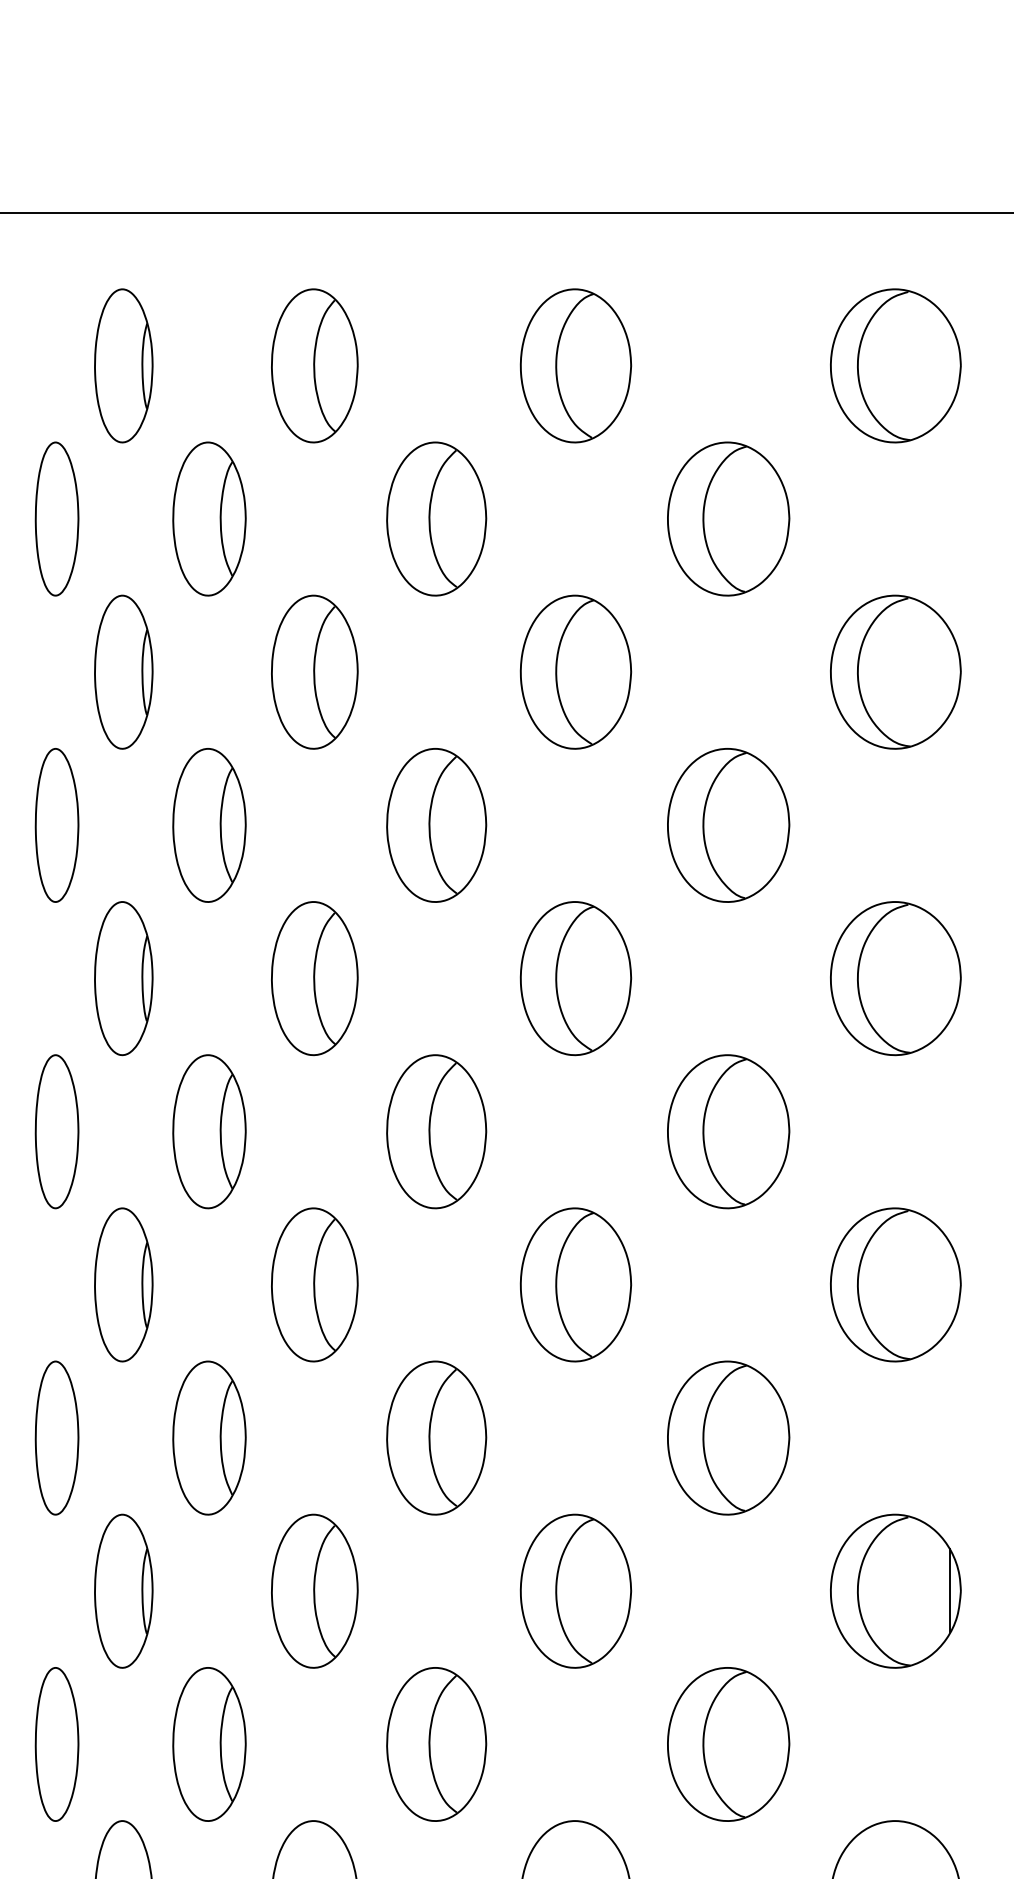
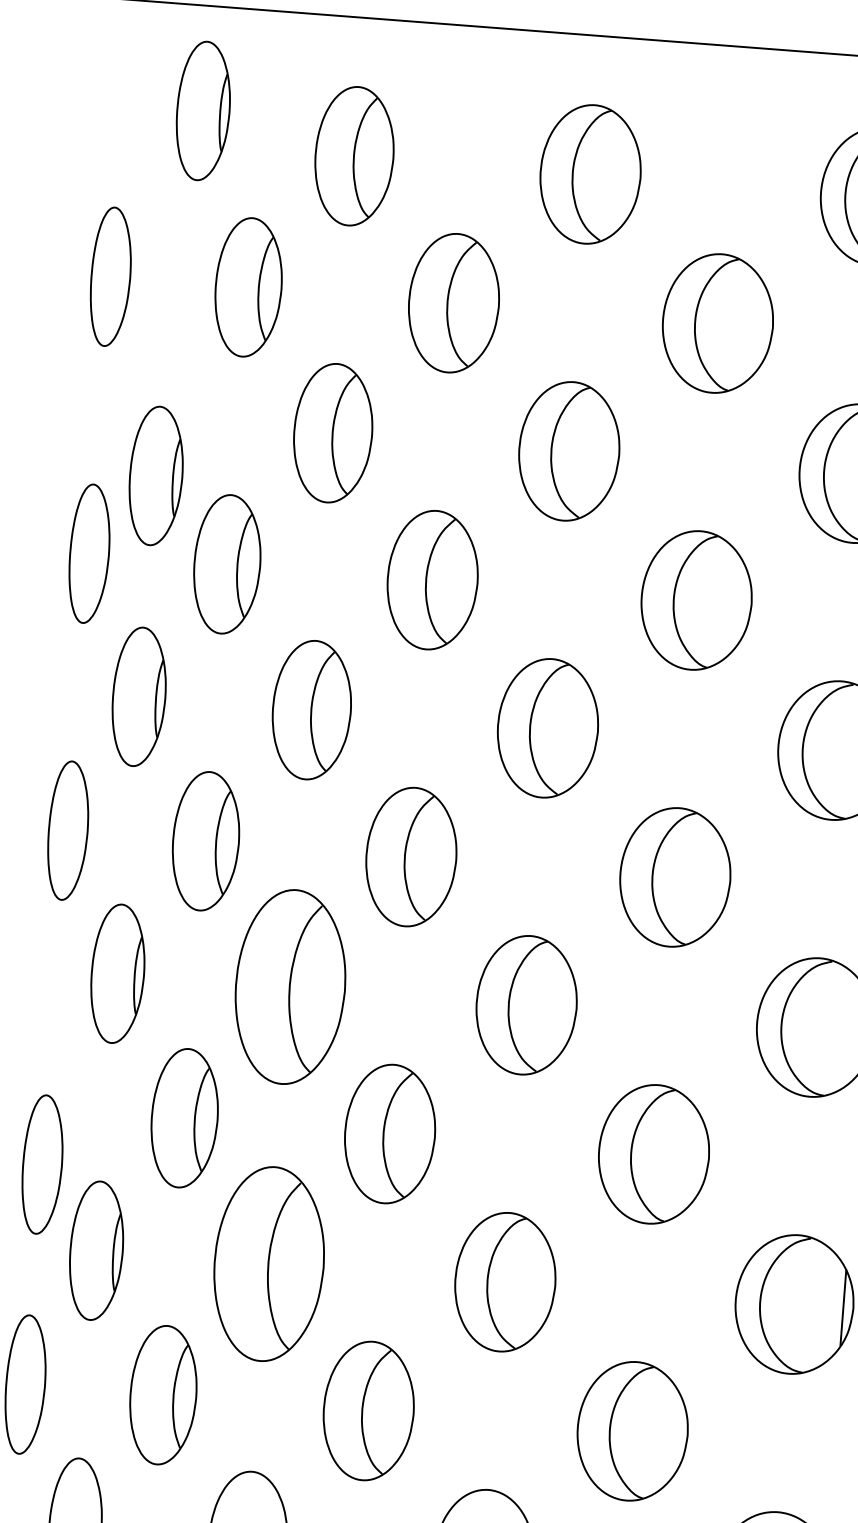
part: (123, 365) -> (203, 110), moved
part: (123, 671) -> (156, 475), moved
part: (314, 1284) -> (290, 986), size x1.4
part: (56, 1437) -> (42, 1164), moved
part: (314, 1590) -> (269, 1263), size x1.4

